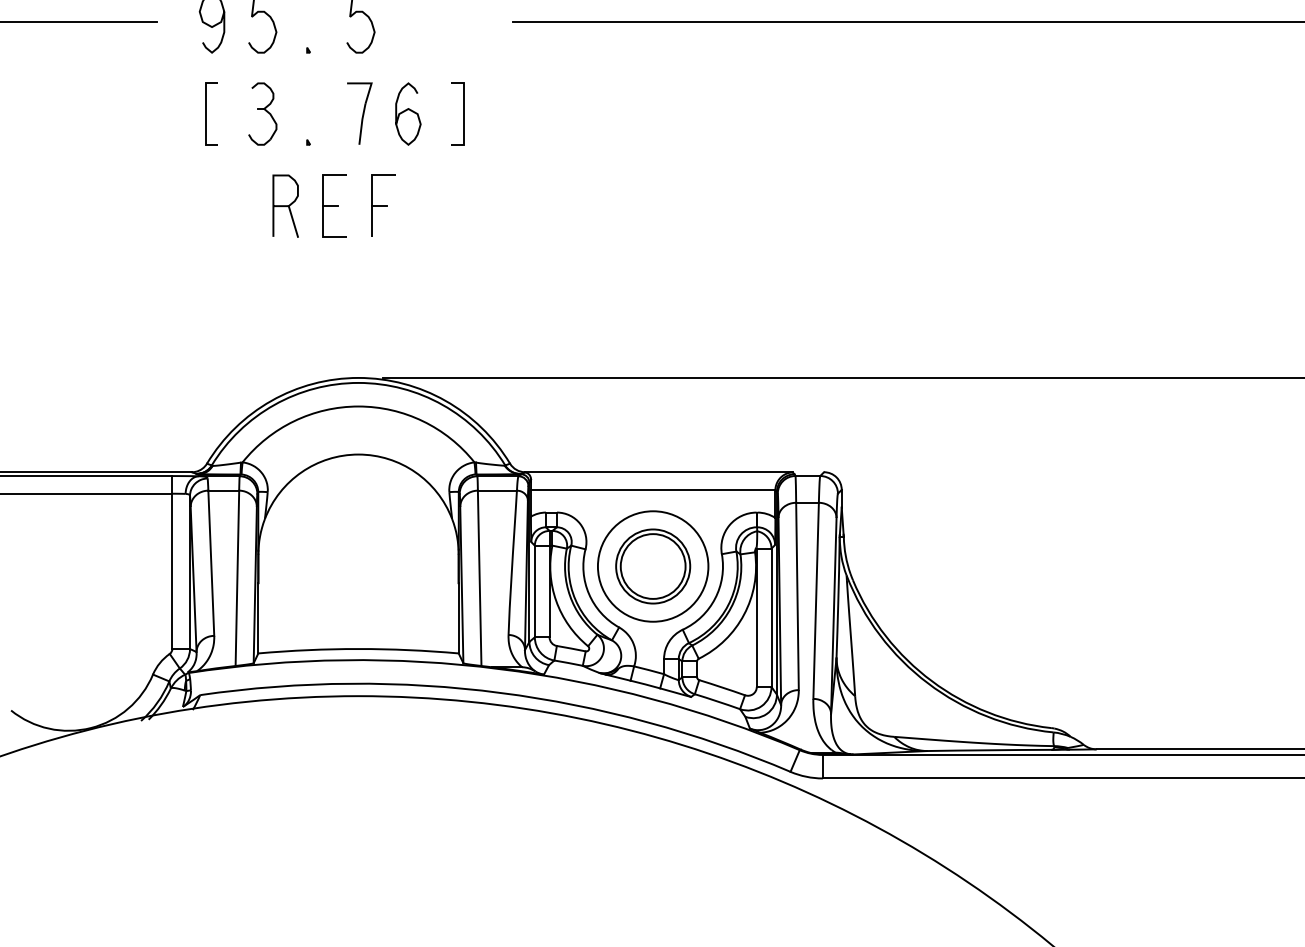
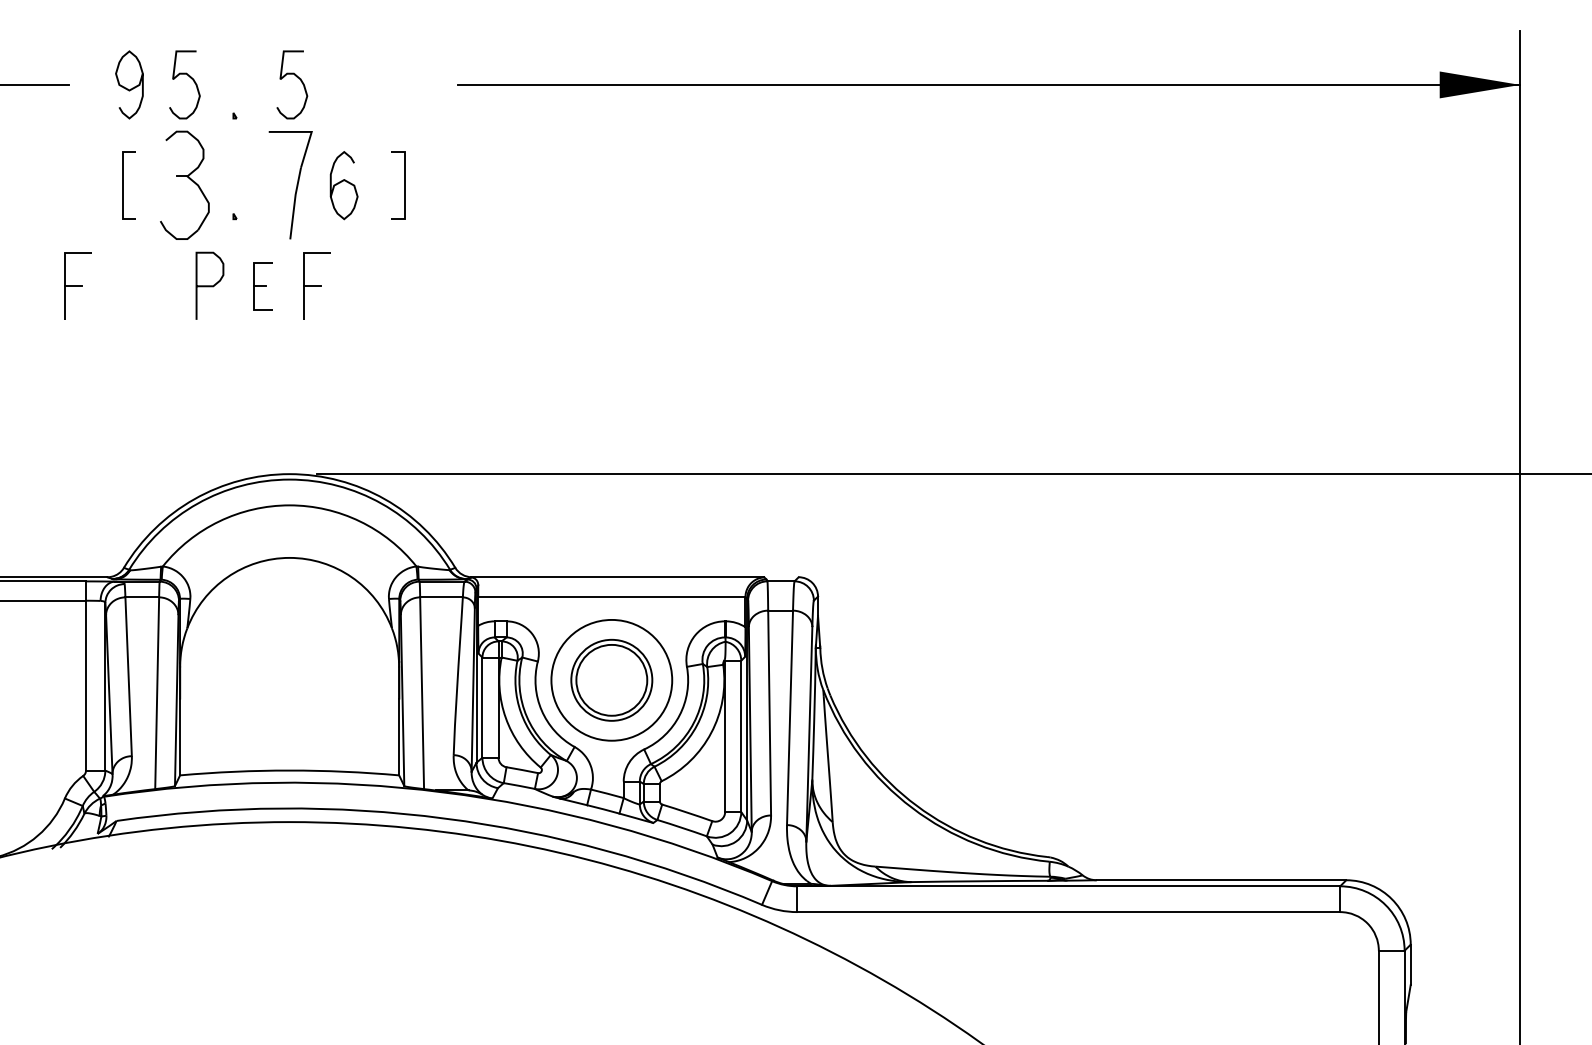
part: (262, 113) -> (184, 185), size x1.6
part: (359, 113) -> (290, 185), size x1.6
part: (164, 205) -> (77, 285), added
part: (333, 206) -> (262, 286), size x0.7
line: (293, 220) -> (218, 302), removed

